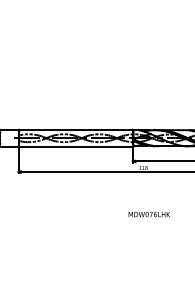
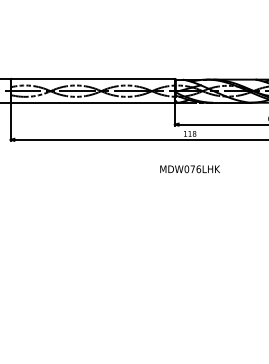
text: (148, 214) -> (188, 169), moved

